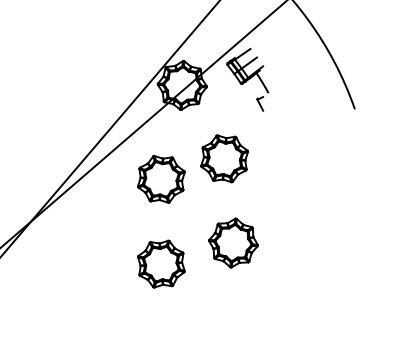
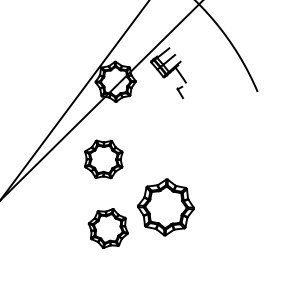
part: (224, 158) -> (154, 139), removed
part: (233, 242) -> (165, 206), size x1.4

